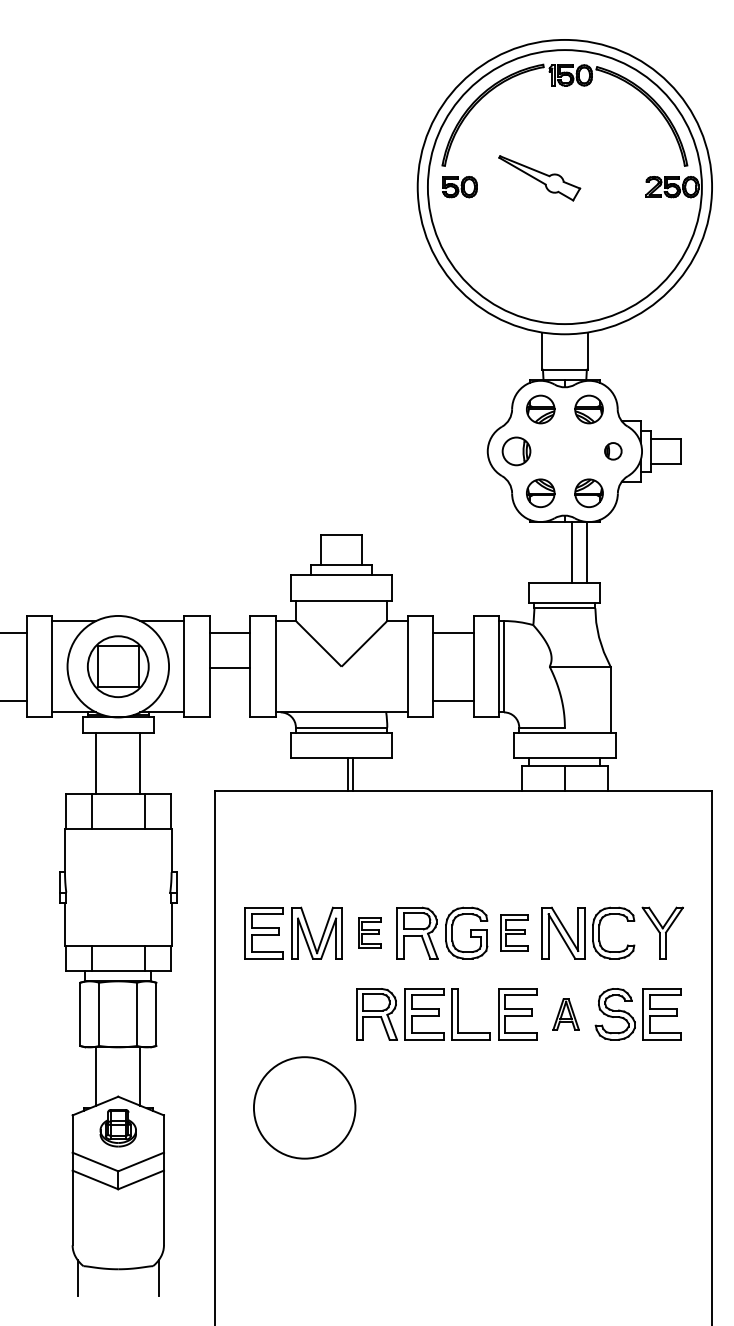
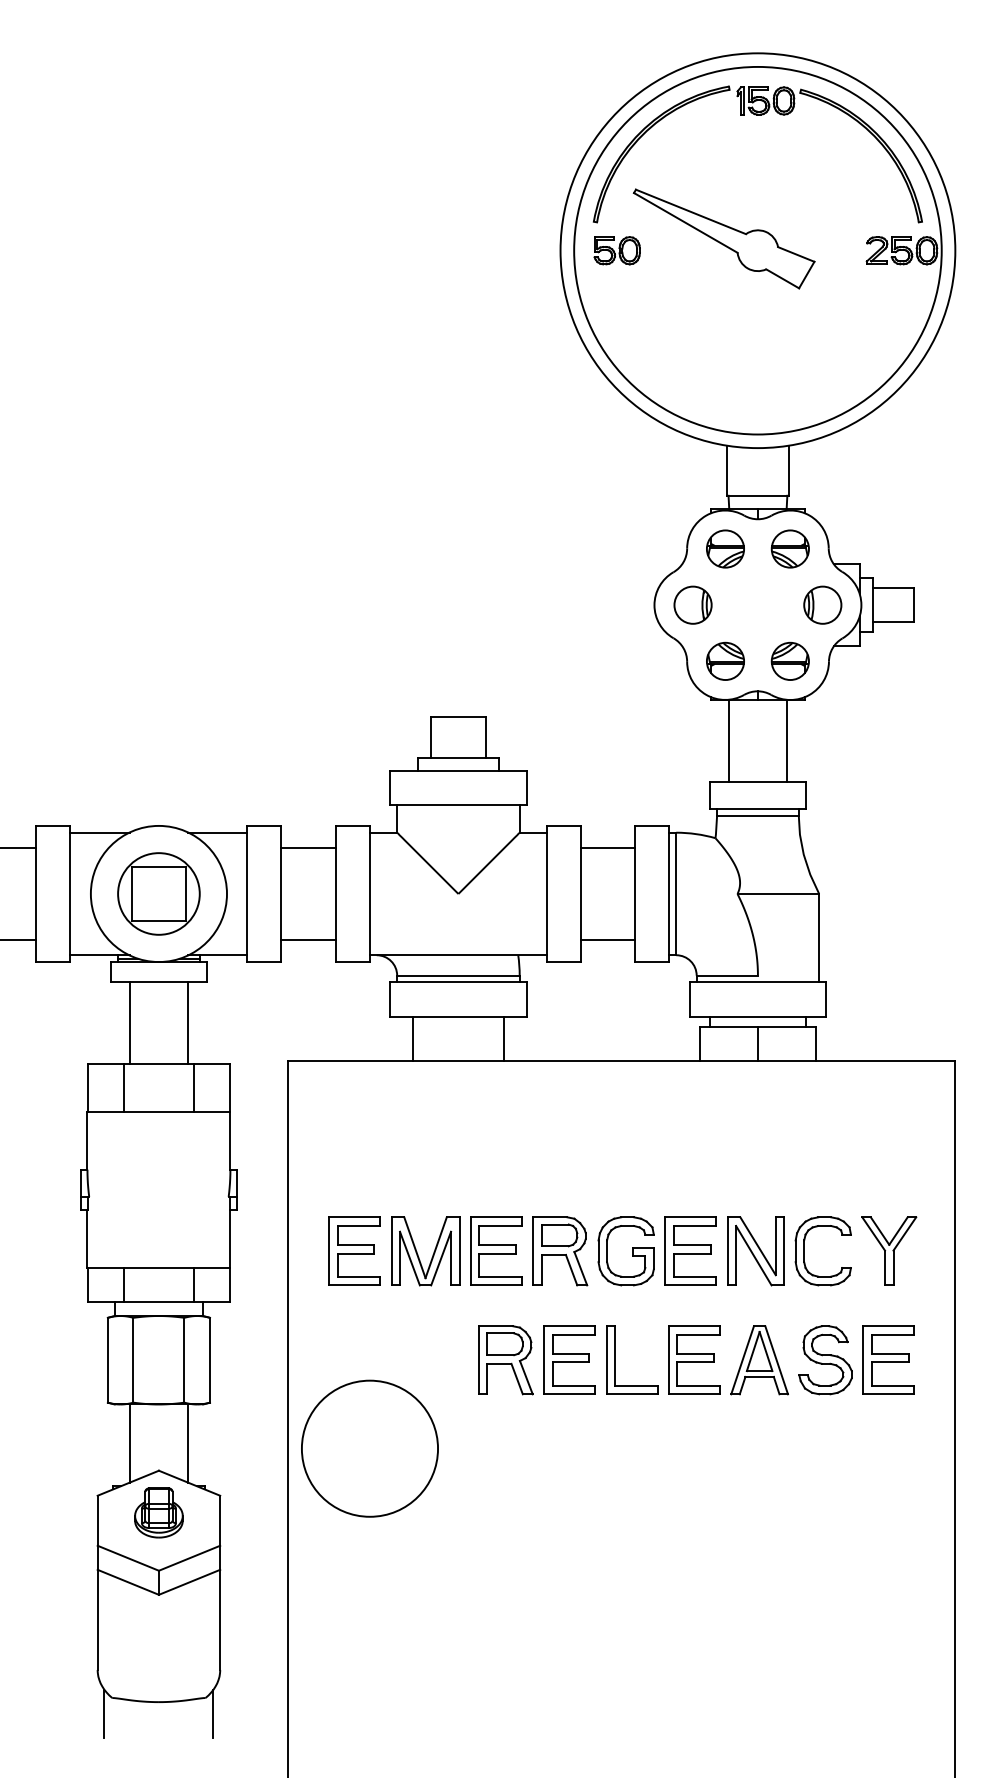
part: (539, 177) -> (723, 238), size x1.67
part: (613, 450) -> (822, 604), size x1.67
line: (572, 552) -> (728, 740), moved
line: (229, 667) -> (308, 939), moved
line: (347, 774) -> (412, 1038), moved
line: (352, 774) -> (504, 1038), moved
part: (369, 932) -> (496, 1250), size x1.67
part: (514, 932) -> (690, 1250), size x1.43
part: (566, 1014) -> (759, 1360), size x1.67
circle: (304, 1107) -> (369, 1448), moved

